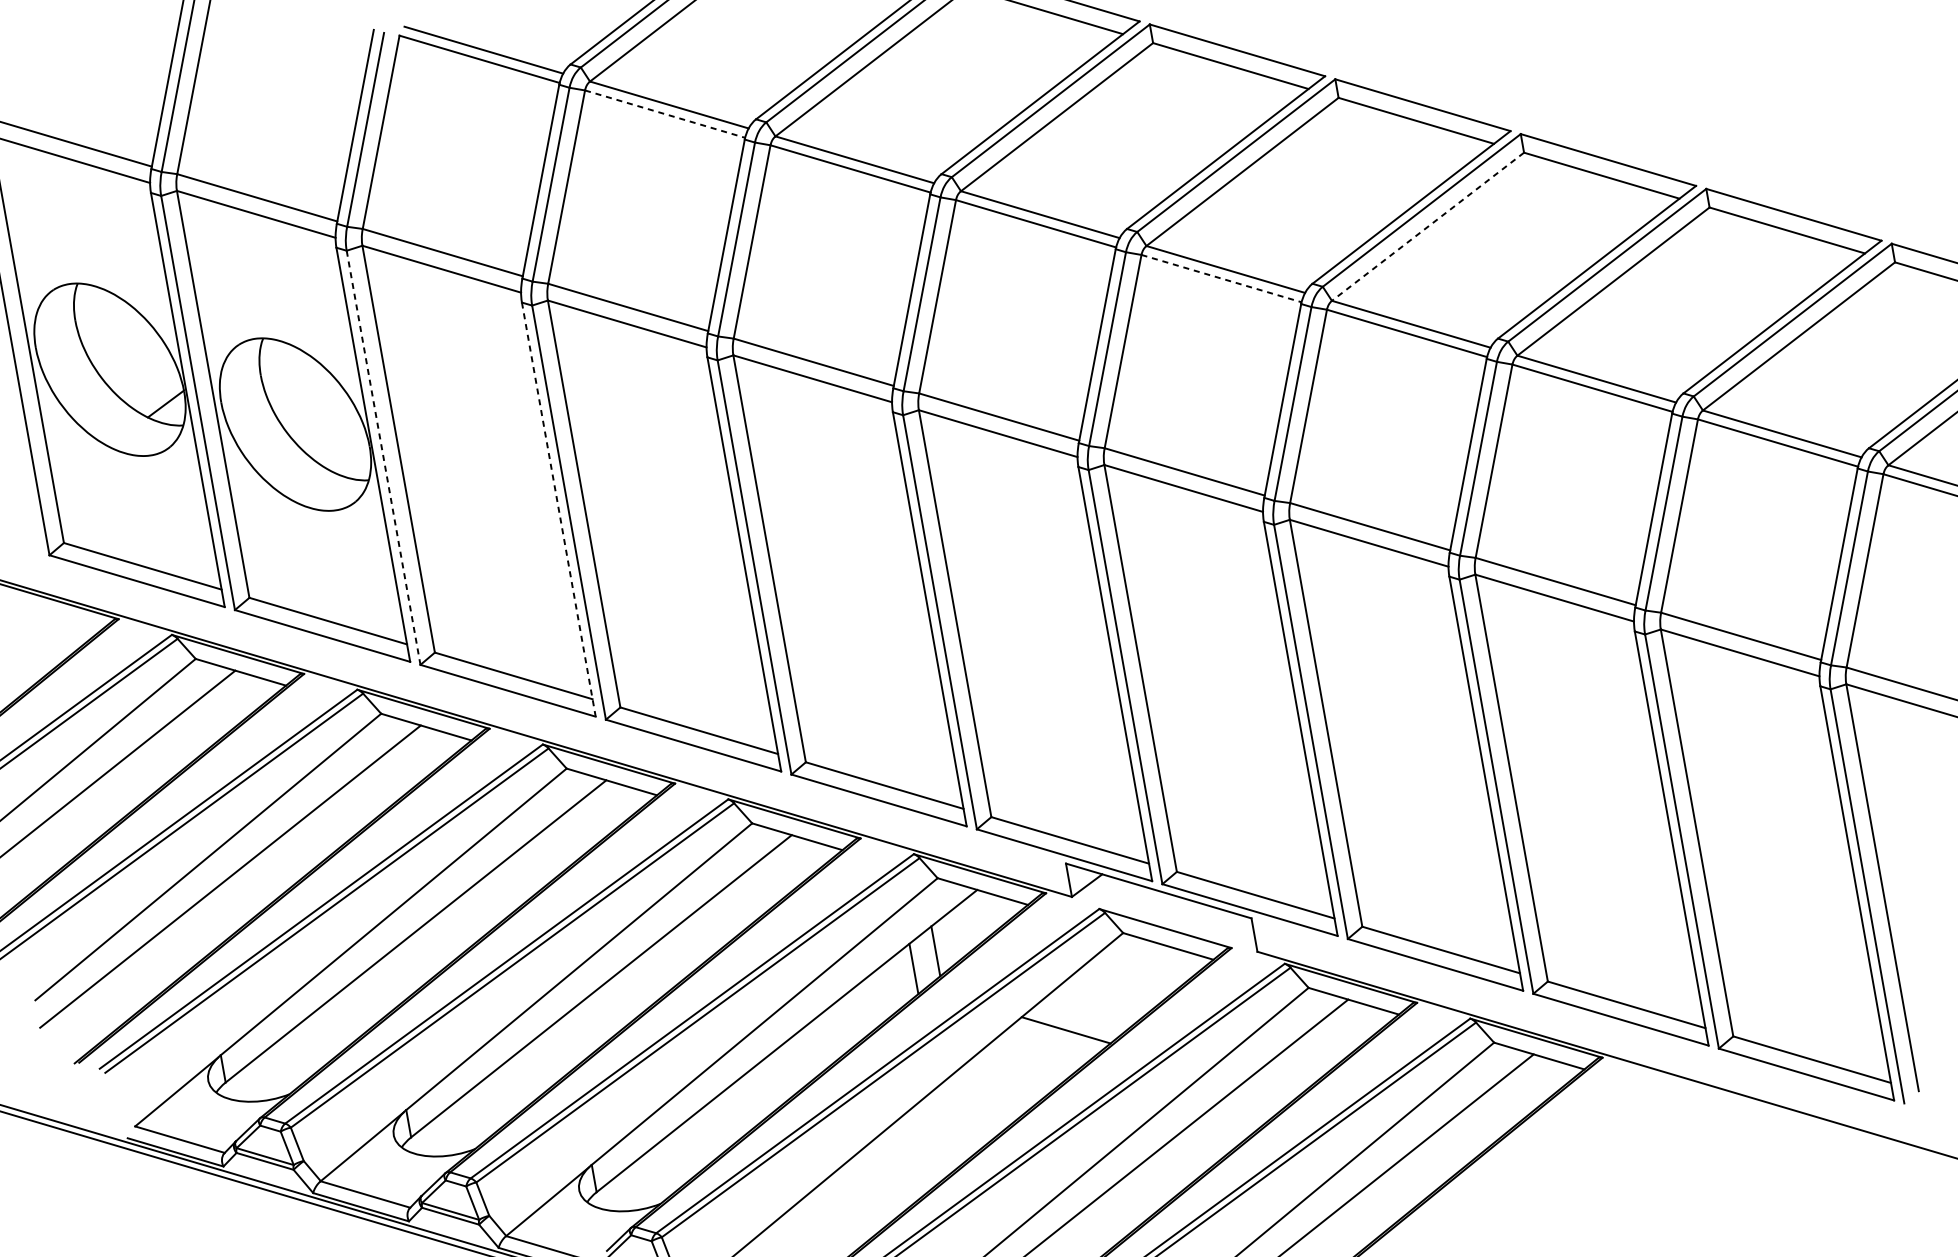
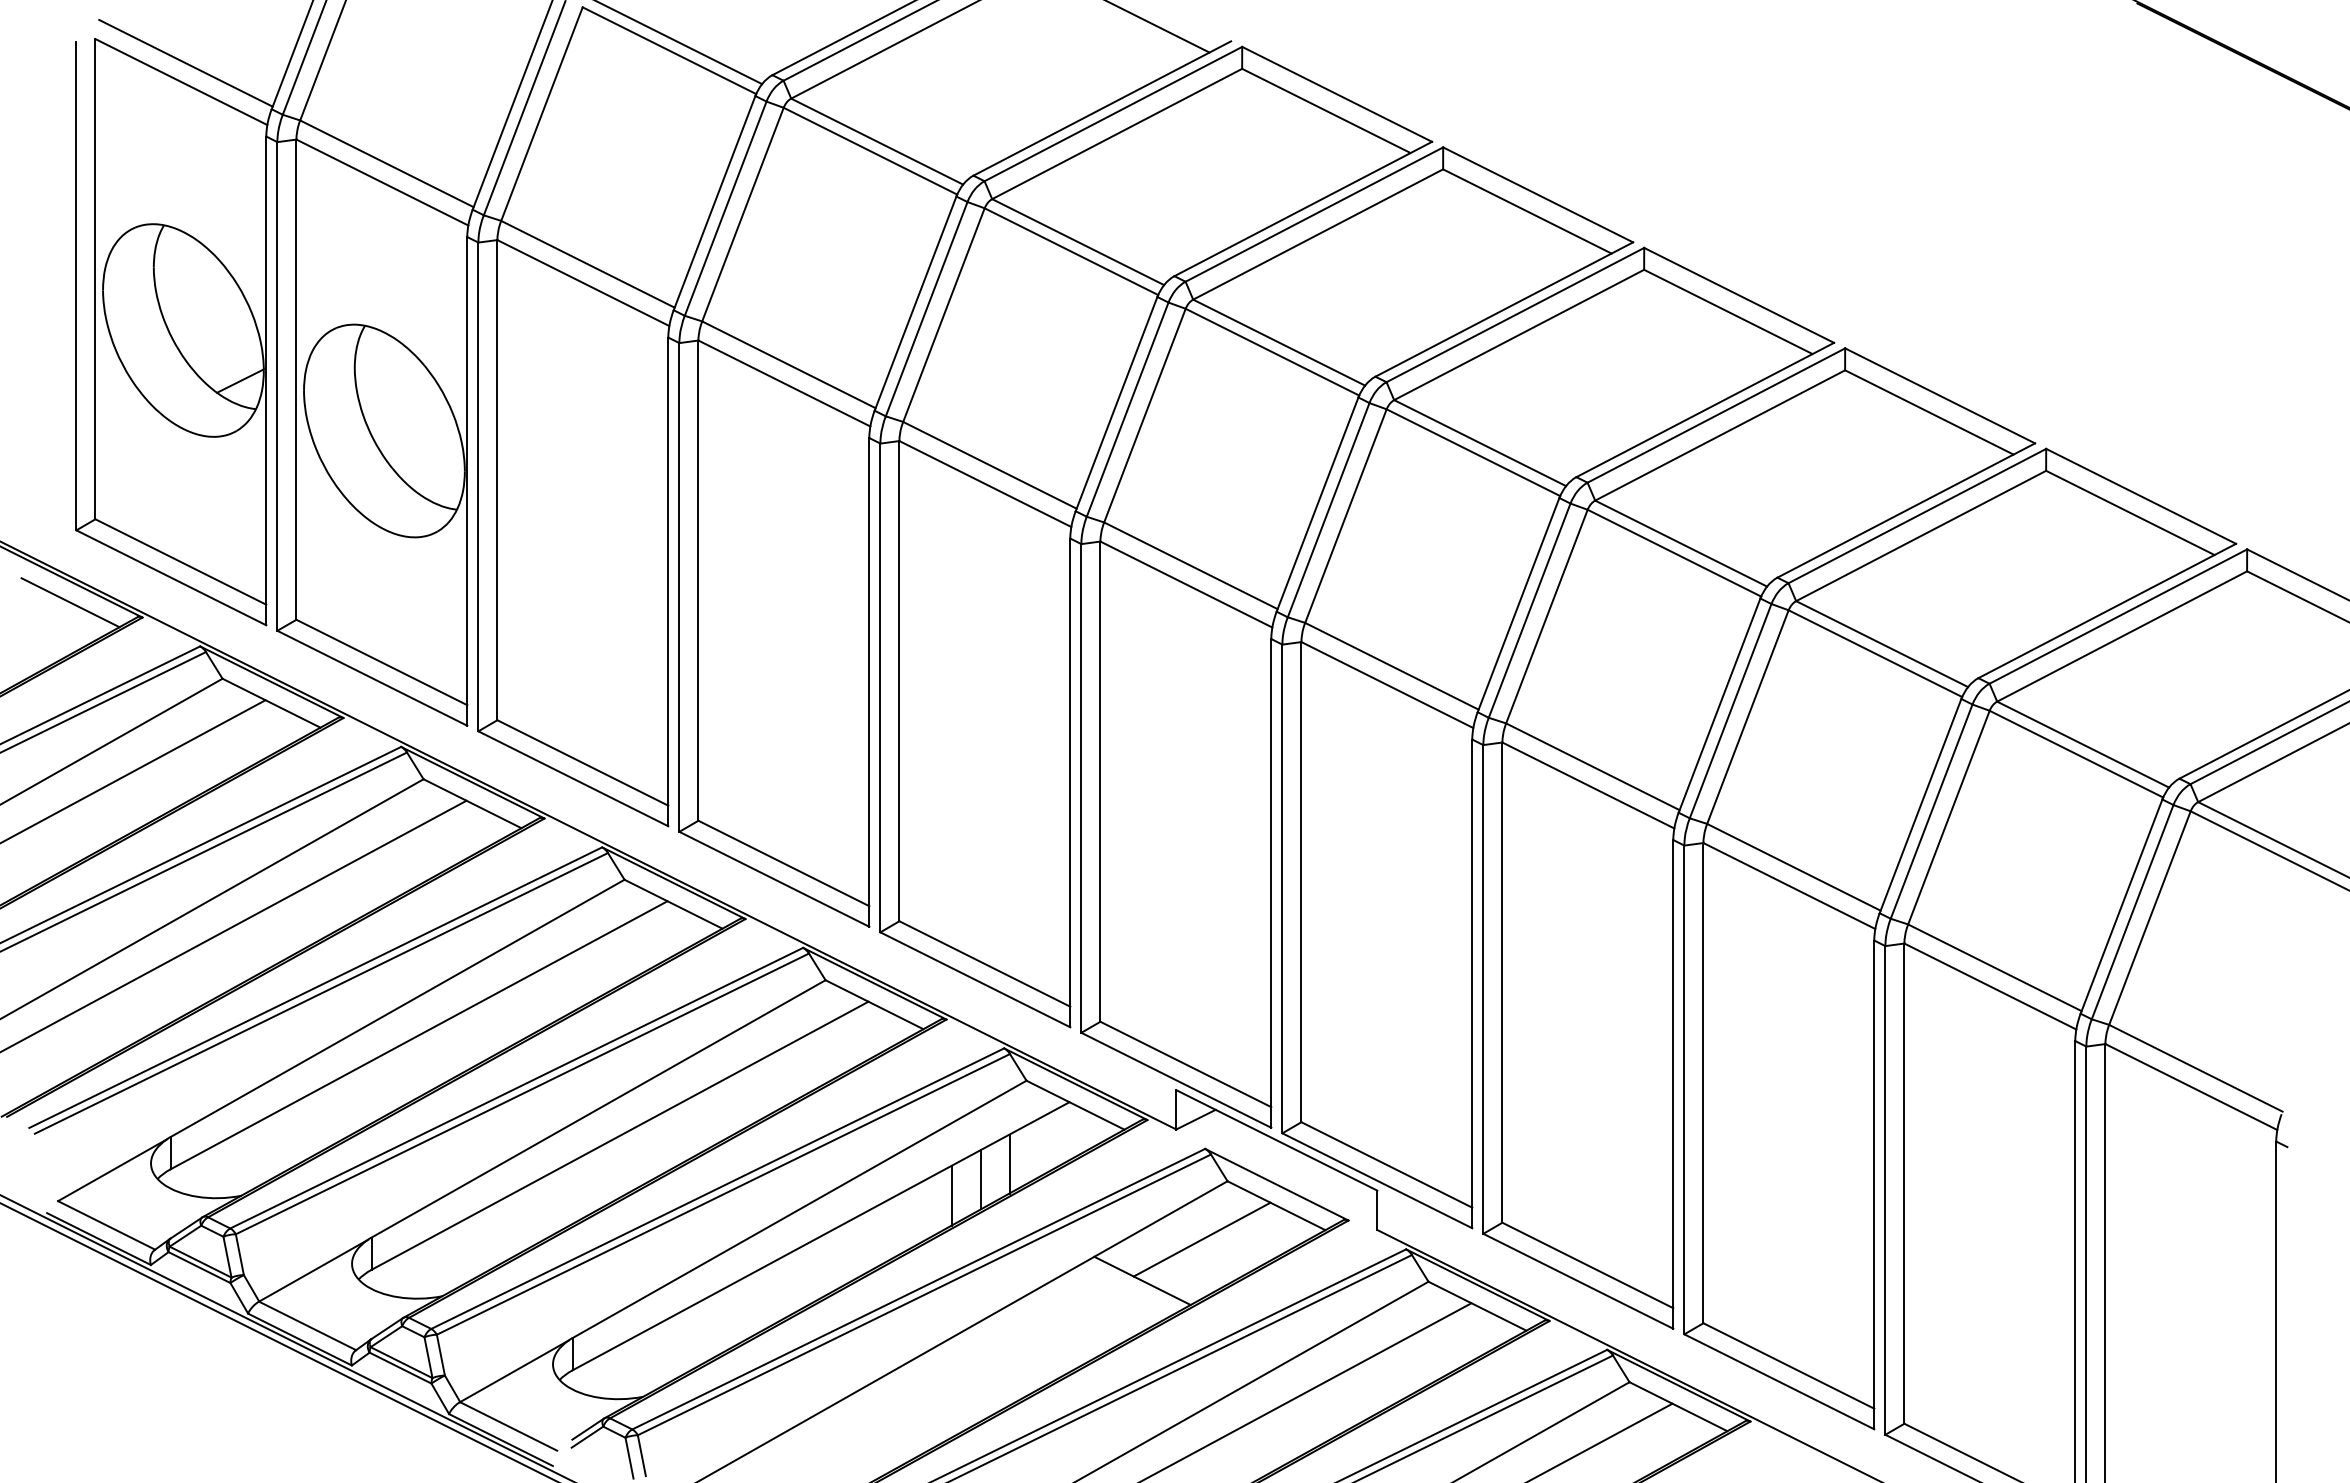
line: (665, 114) -> (870, 151), dashed -> solid
line: (1428, 226) -> (1720, 435), dashed -> solid
line: (1221, 278) -> (1473, 452), dashed -> solid
line: (383, 458) -> (478, 487), dashed -> solid
line: (559, 510) -> (668, 582), dashed -> solid
line: (55, 617) -> (70, 602), added
line: (891, 986) -> (951, 1195), added
line: (1109, 986) -> (1201, 1239), added

